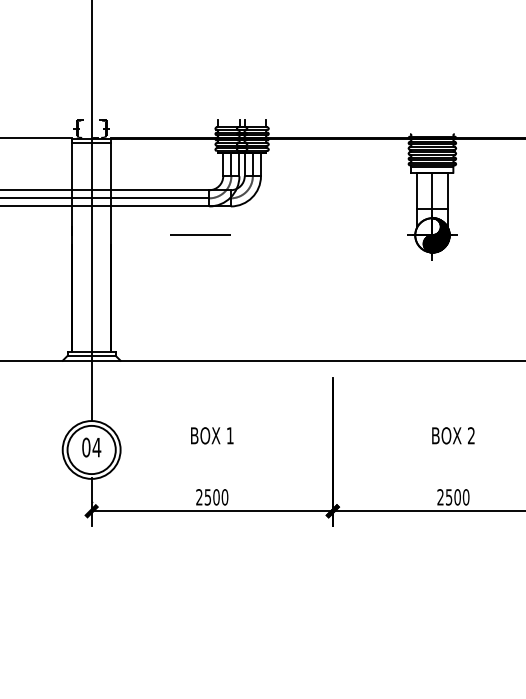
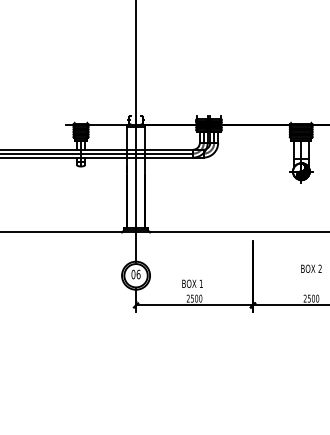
line: (199, 234) -> (188, 171), removed
text: (212, 435) -> (192, 283), moved
text: (96, 447) -> (138, 274), 04 -> 06

